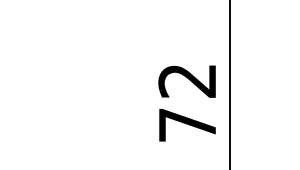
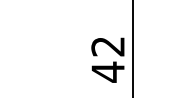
text: (186, 124) -> (107, 71), 72 -> 42

